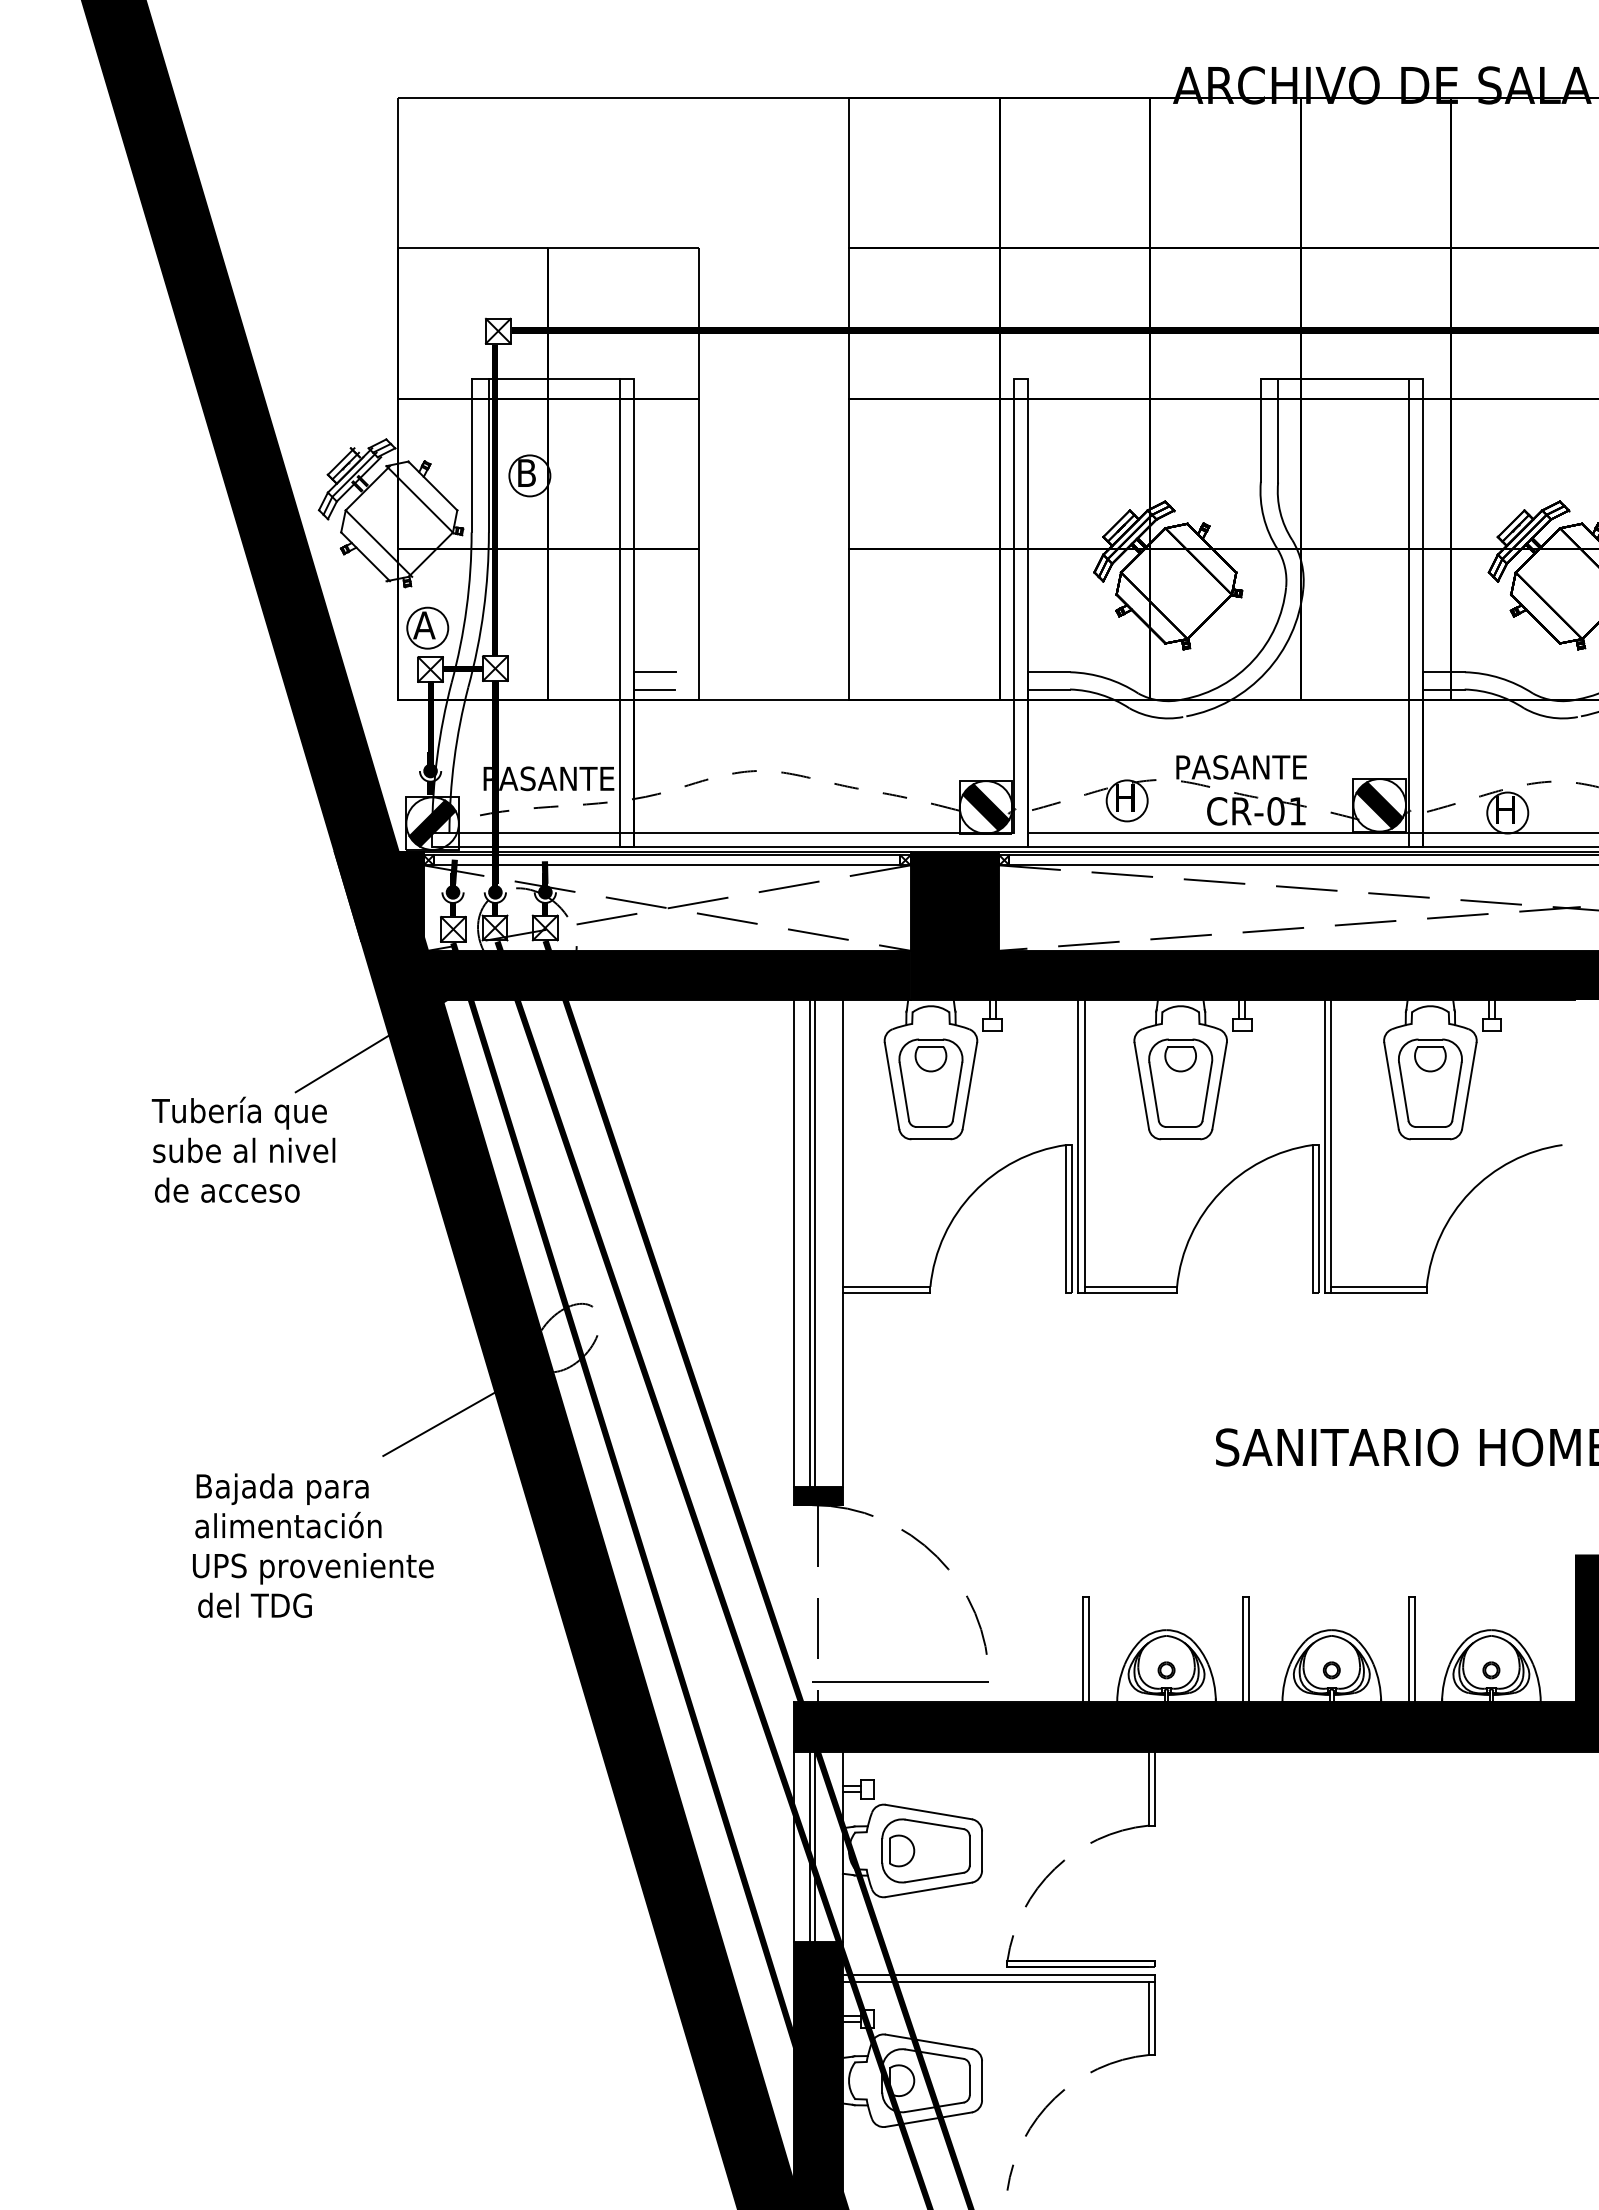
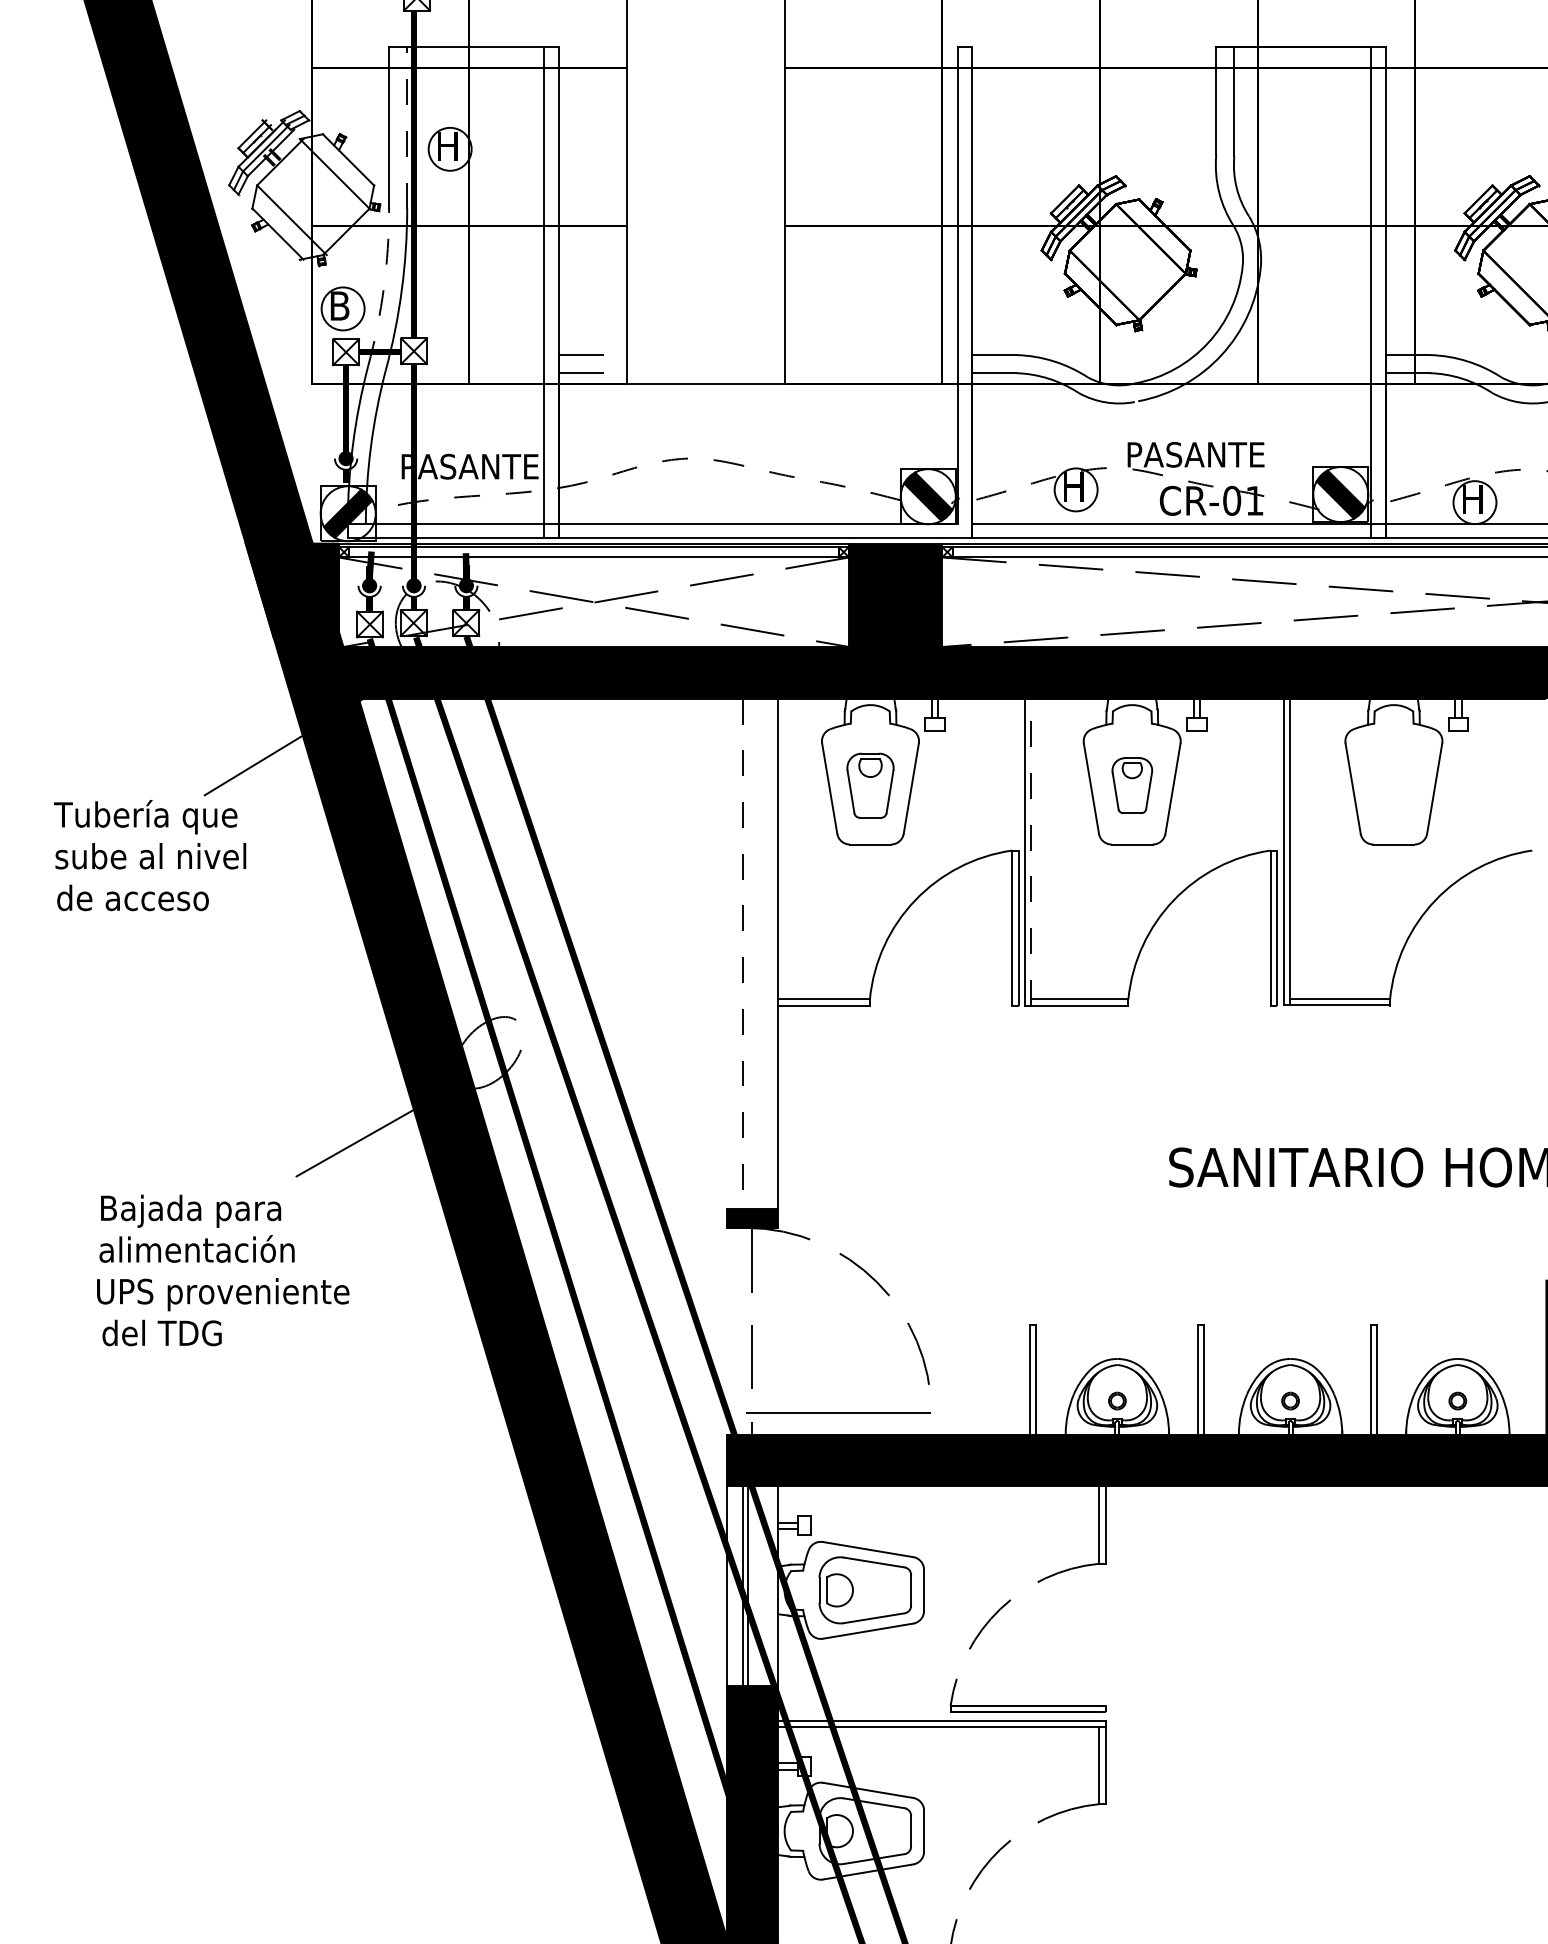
line: (488, 455) -> (406, 127), solid -> dashed
text: (527, 472) -> (447, 145), B -> H
arc: (466, 608) -> (383, 288), solid -> dashed
text: (424, 625) -> (339, 306), A -> B
part: (930, 1082) -> (870, 785), size x0.7
part: (1180, 1082) -> (1132, 785), size x0.6
part: (1430, 1082) -> (1394, 785), removed
line: (1084, 1146) -> (1031, 852), solid -> dashed
line: (793, 1243) -> (726, 953), removed
line: (809, 1243) -> (743, 953), solid -> dashed
line: (814, 1243) -> (748, 953), removed

